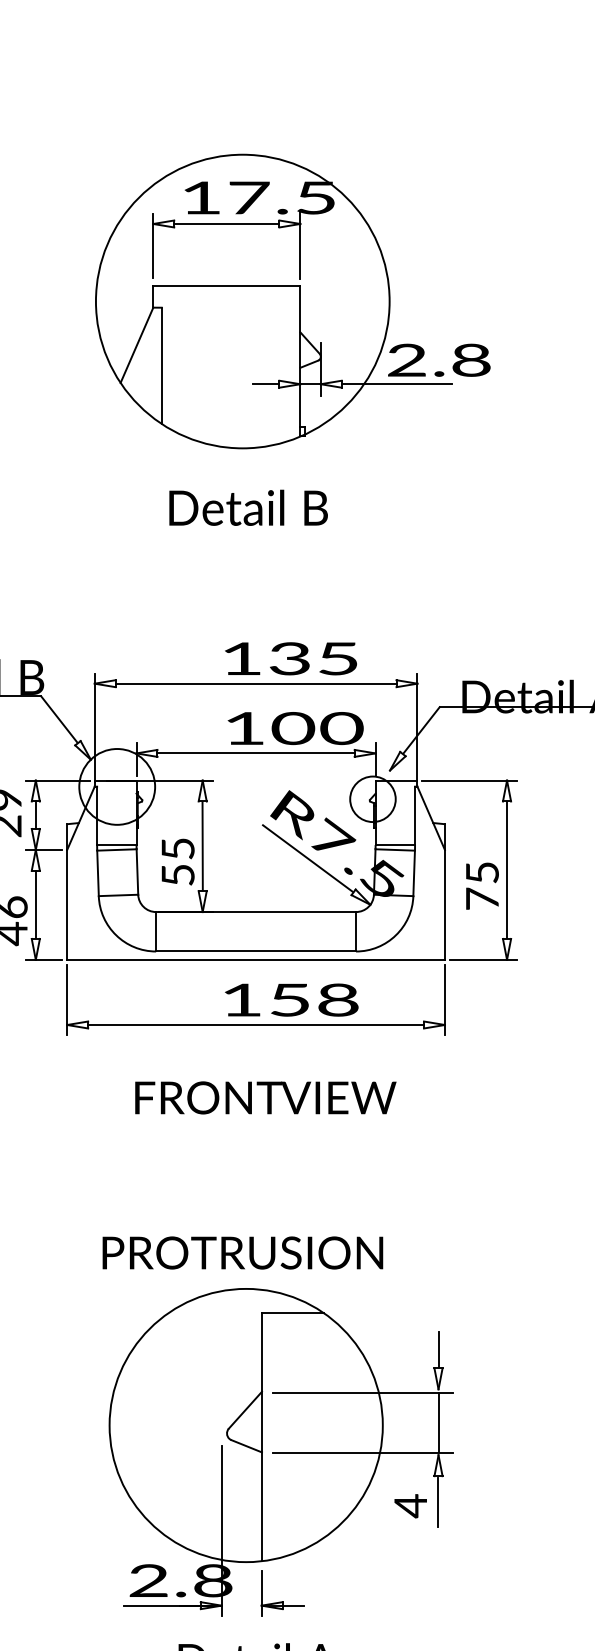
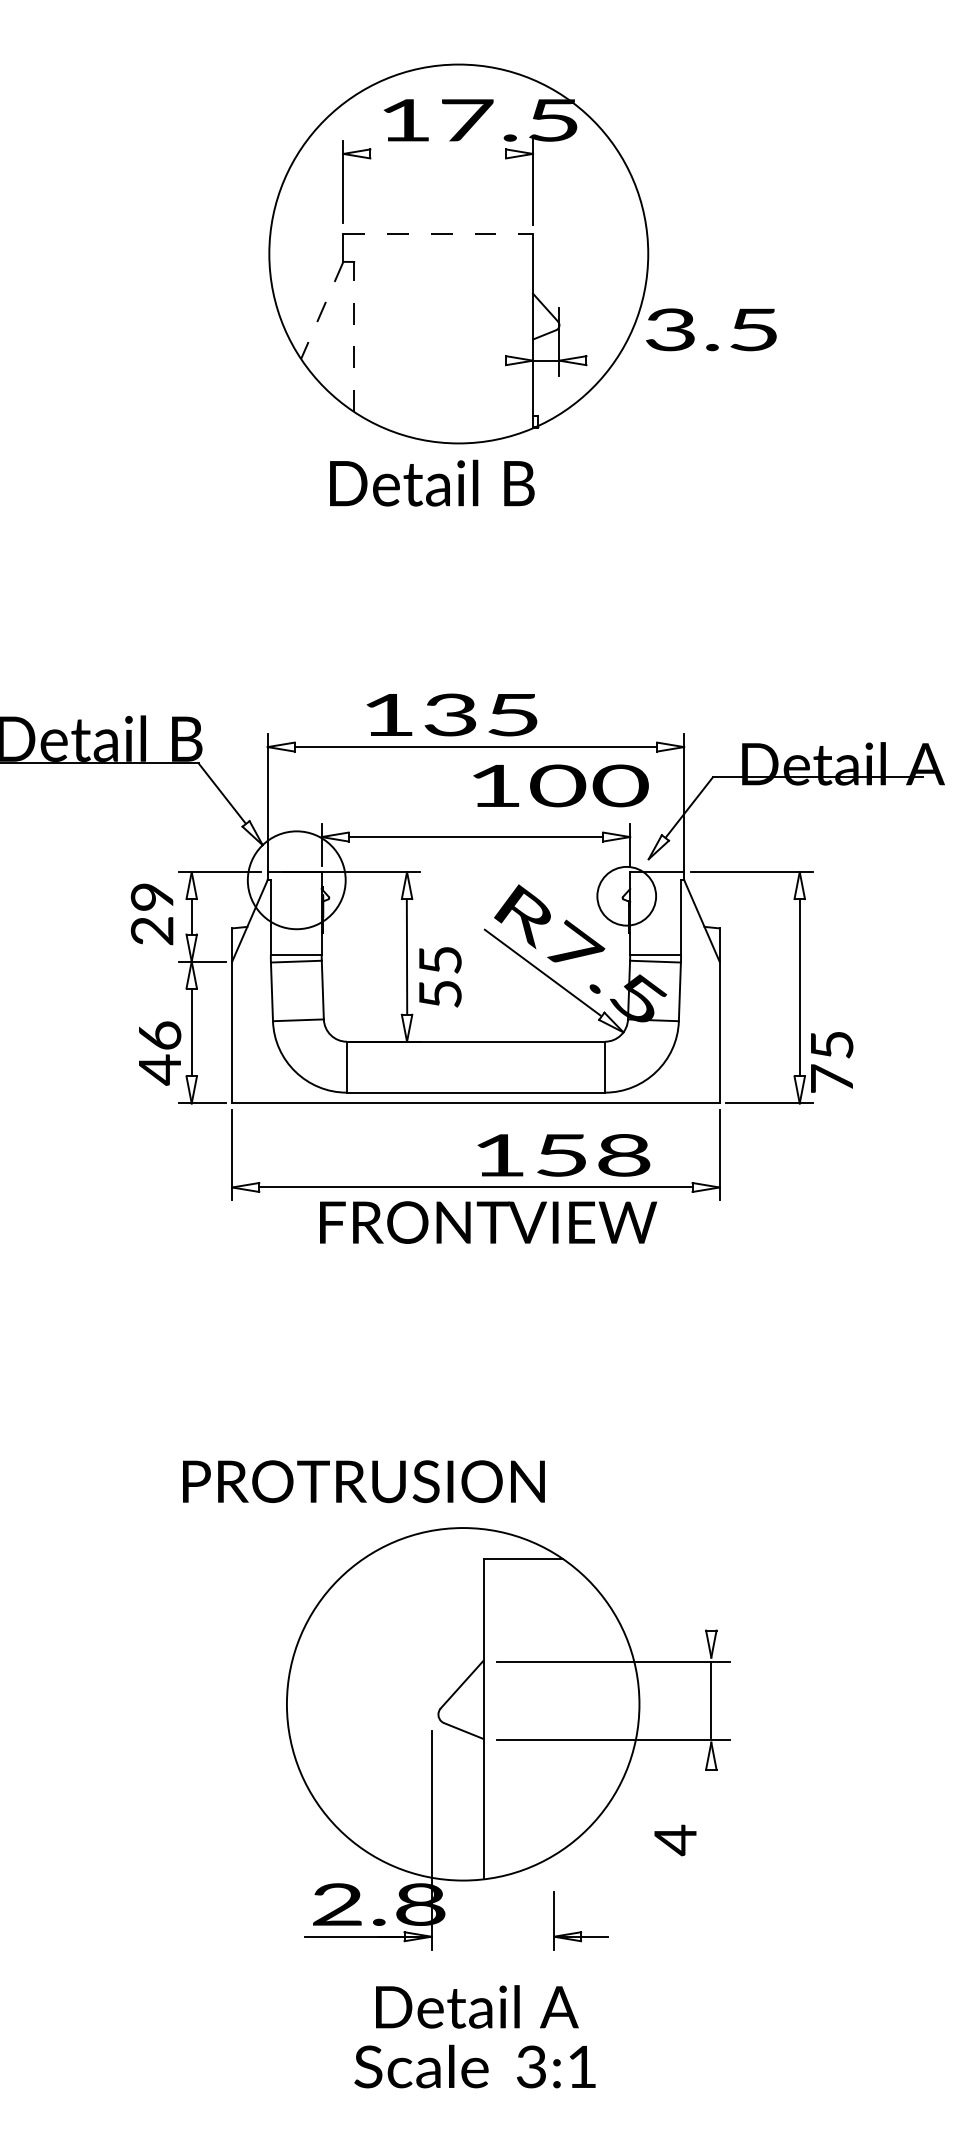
line: (227, 223) -> (438, 153), removed
line: (227, 286) -> (438, 234), solid -> dashed
line: (137, 345) -> (322, 310), solid -> dashed
text: (439, 360) -> (712, 329), 2.8 -> 3.5
line: (161, 365) -> (354, 336), solid -> dashed
line: (266, 384) -> (489, 360), removed
line: (396, 384) -> (657, 360), removed
text: (248, 507) -> (432, 482), moved
text: (290, 658) -> (451, 714), moved
text: (295, 728) -> (560, 785), moved
text: (178, 862) -> (440, 977), moved
text: (482, 886) -> (832, 1062), moved
text: (291, 1000) -> (563, 1155), moved
text: (265, 1097) -> (488, 1222), moved
text: (242, 1252) -> (363, 1481), moved
line: (438, 1349) -> (711, 1606), removed
line: (438, 1502) -> (711, 1803), removed
text: (410, 1506) -> (675, 1840), moved
part: (282, 1601) -> (580, 1931), moved

